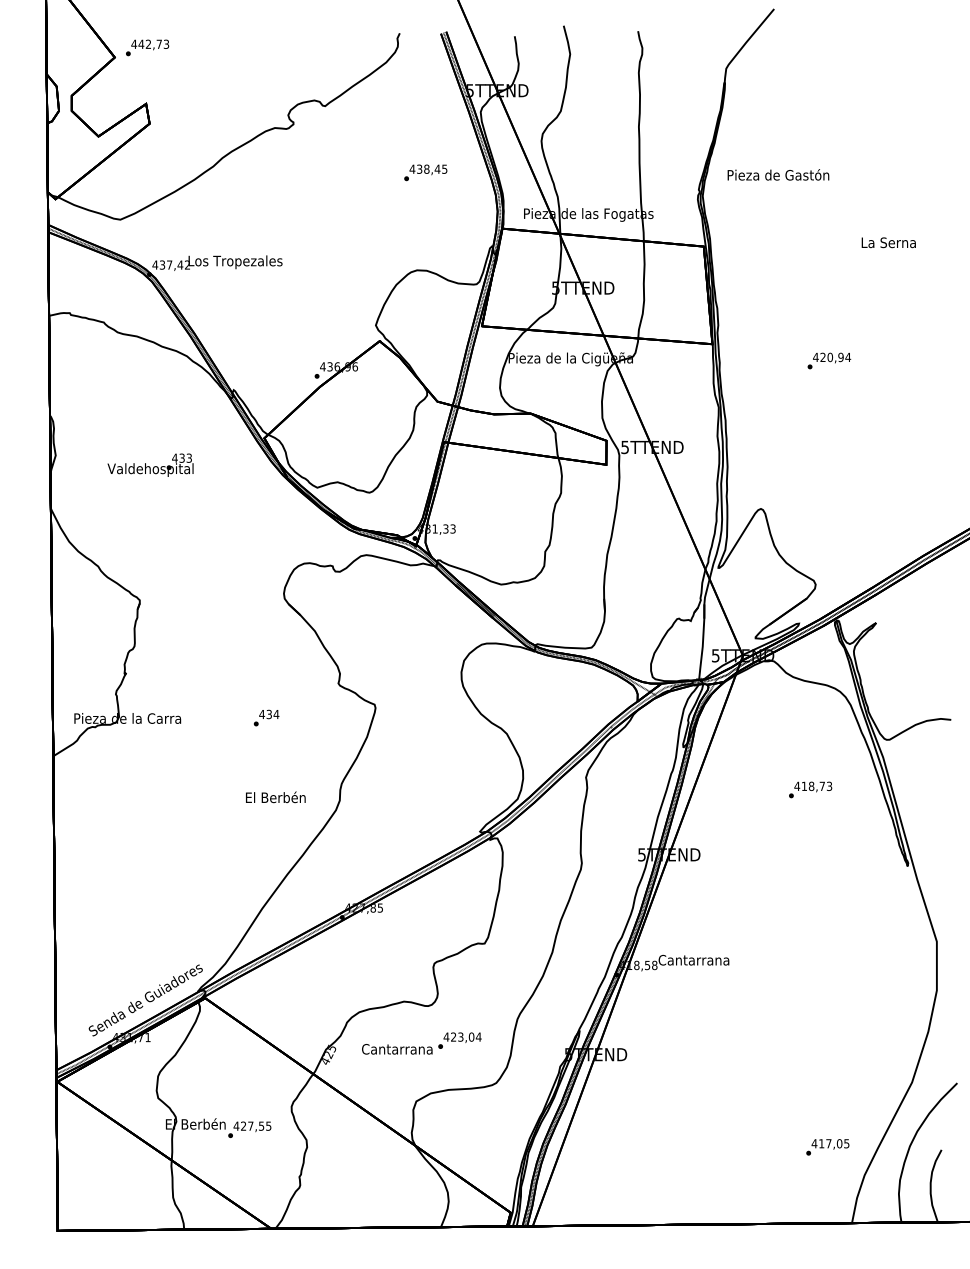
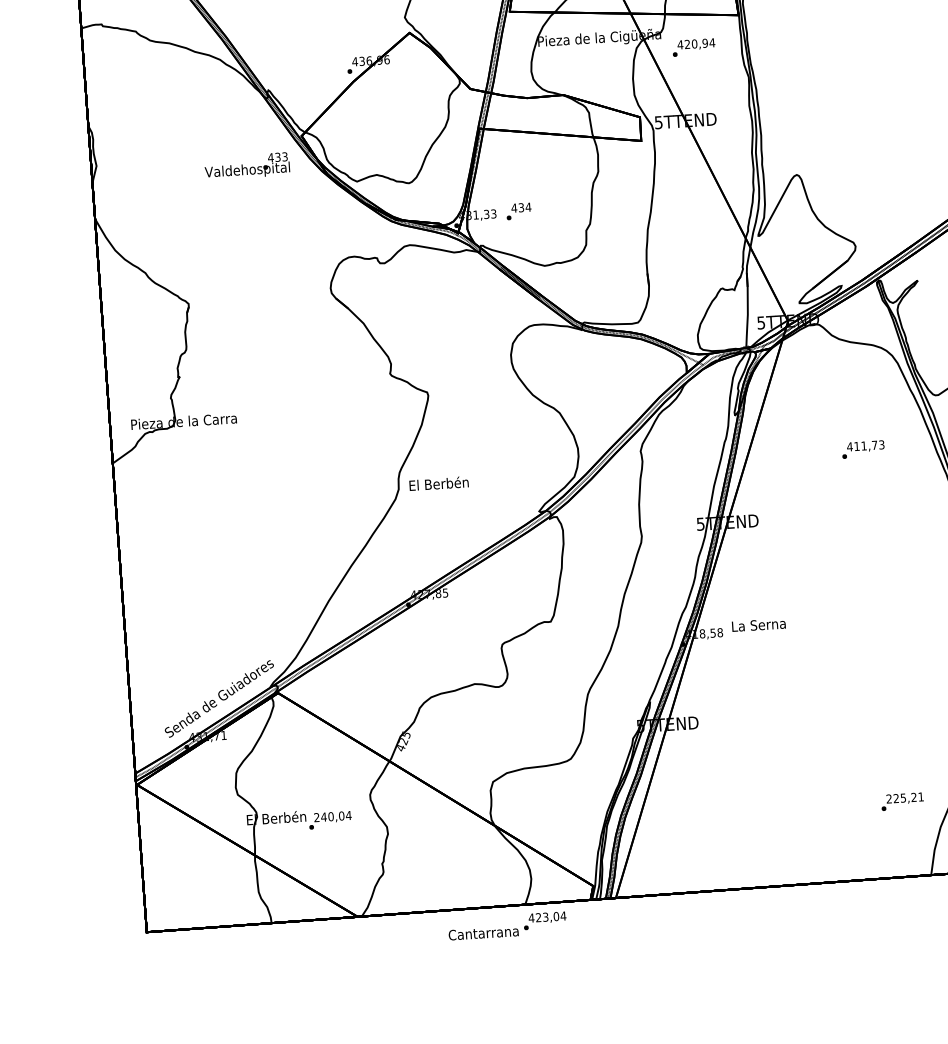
text: (829, 360) -> (694, 47), moved
text: (150, 464) -> (247, 165), moved
text: (266, 717) -> (518, 210), moved
text: (811, 785) -> (863, 445), 418,73 -> 411,73
text: (275, 797) -> (438, 483), moved
text: (693, 959) -> (758, 624), Cantarrana -> La Serna
text: (421, 1043) -> (507, 925), moved
text: (252, 1125) -> (332, 815), 427,55 -> 240,04
text: (830, 1143) -> (904, 797), 417,05 -> 225,21

